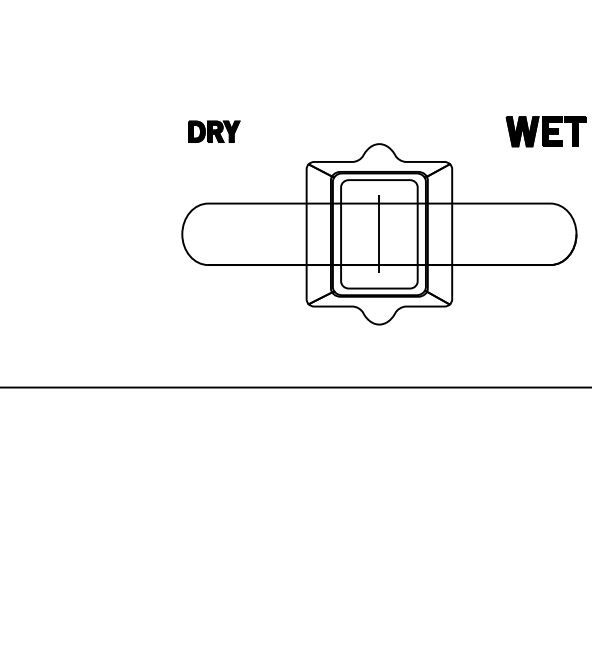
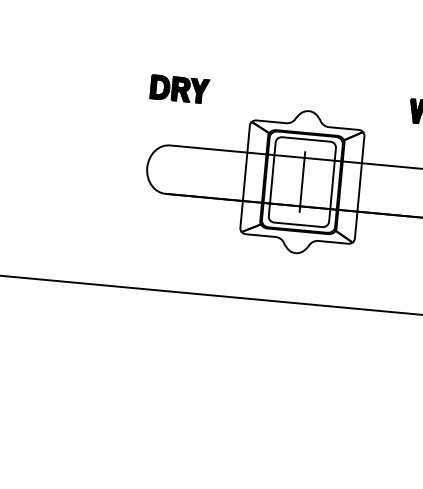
part: (214, 131) -> (180, 89), size x1.43

